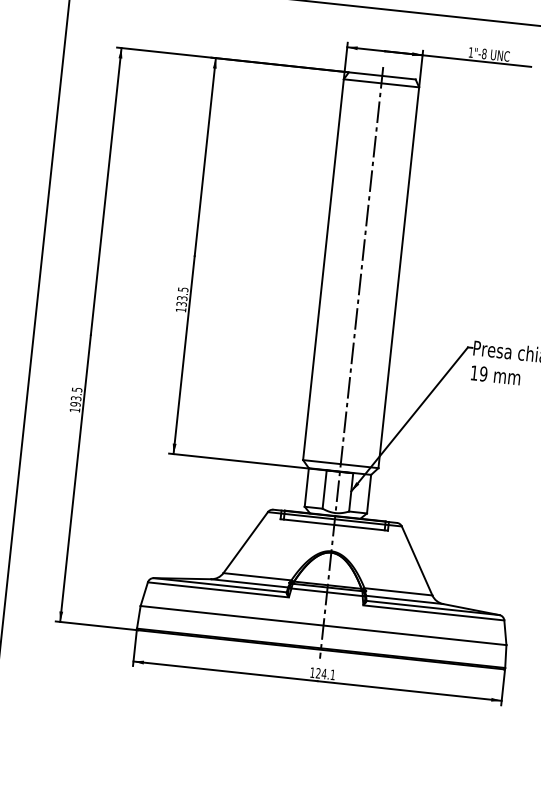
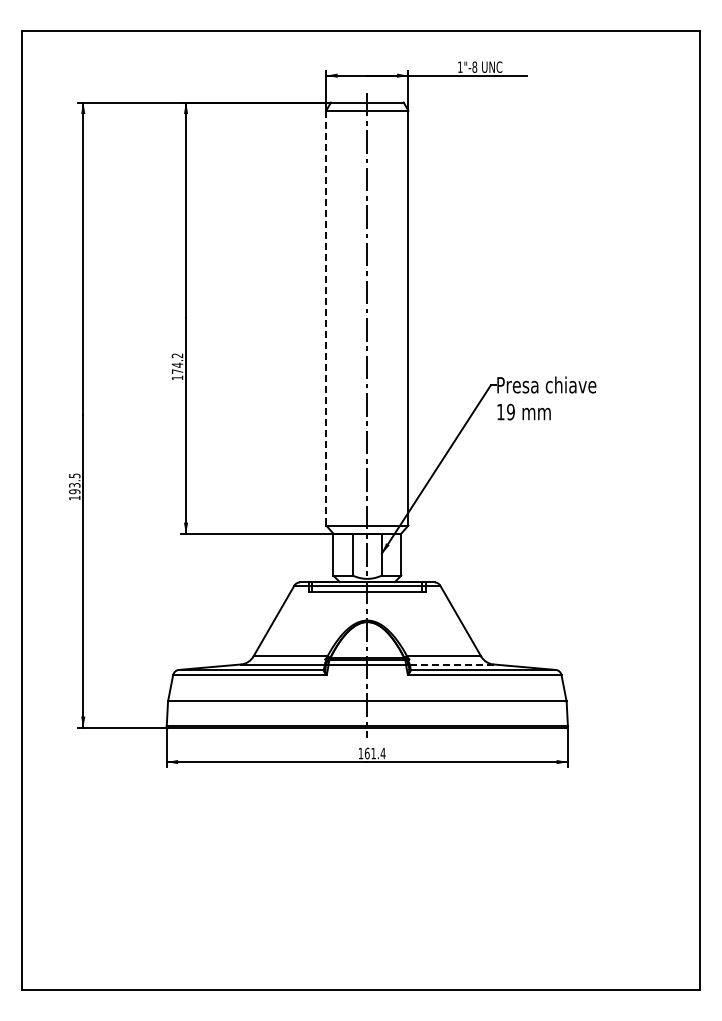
line: (323, 270) -> (326, 318), solid -> dashed
text: (182, 296) -> (177, 363), 133.5 -> 174.2
line: (404, 599) -> (451, 664), solid -> dashed
text: (325, 674) -> (374, 753), 124.1 -> 161.4

